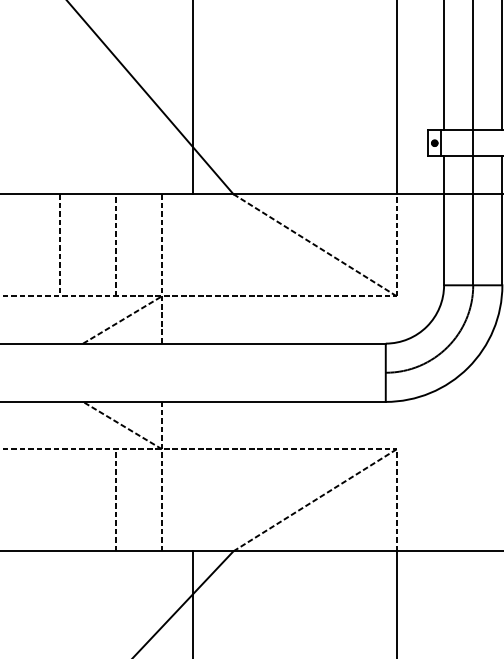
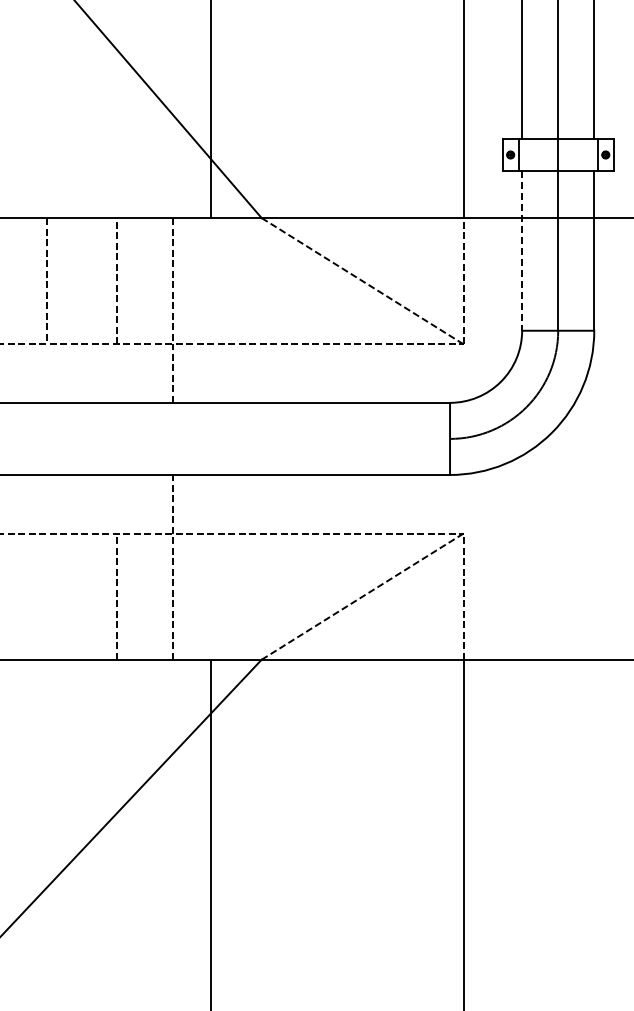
line: (444, 220) -> (522, 250), solid -> dashed
line: (122, 319) -> (124, 373), removed
line: (122, 424) -> (124, 503), removed

